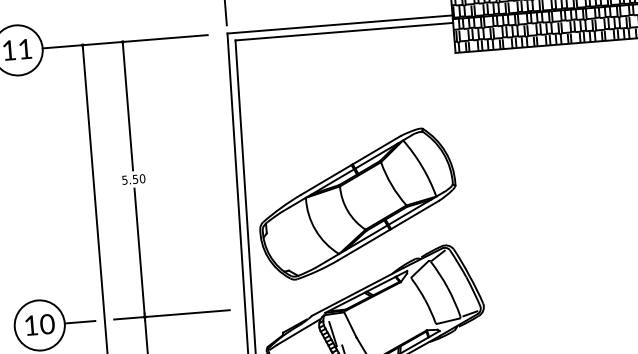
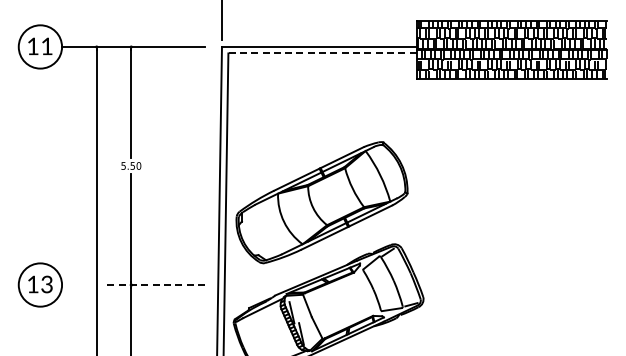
line: (344, 31) -> (322, 53), solid -> dashed
line: (171, 315) -> (154, 285), solid -> dashed
line: (80, 322) -> (75, 285), removed
text: (46, 324) -> (46, 284), 10 -> 13

